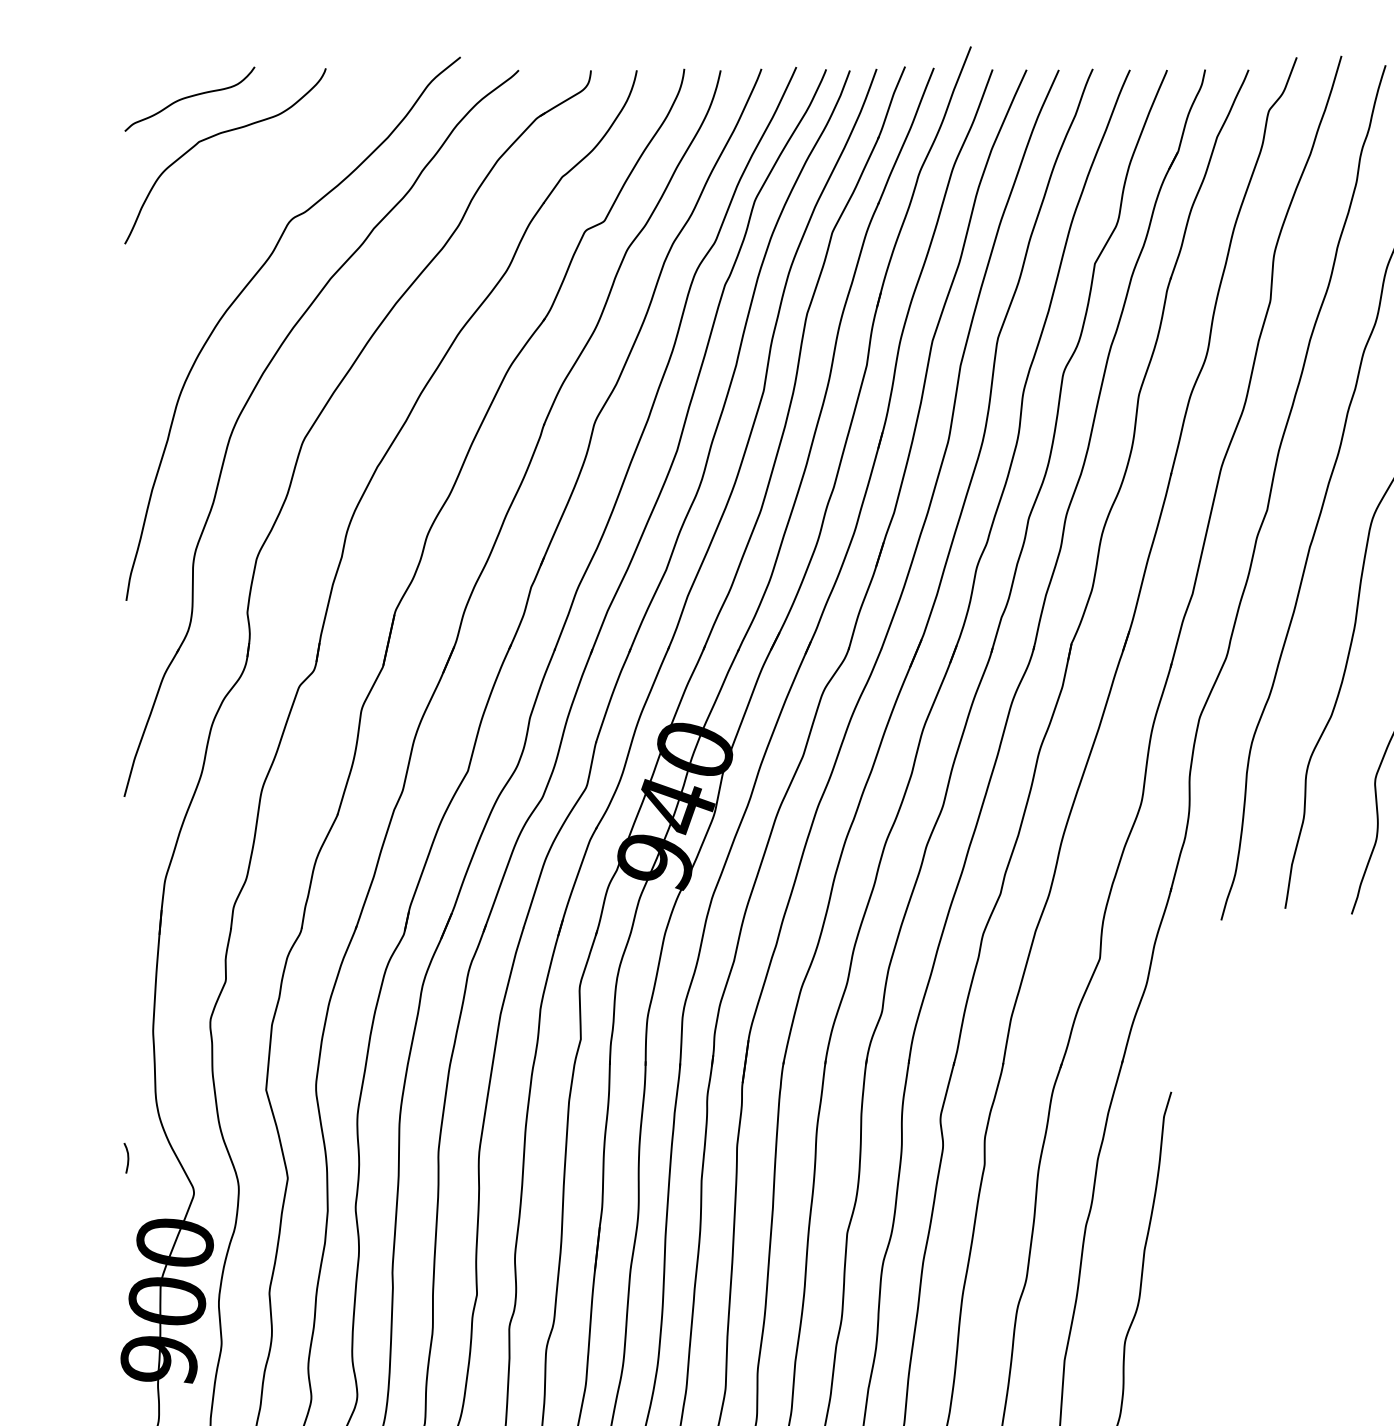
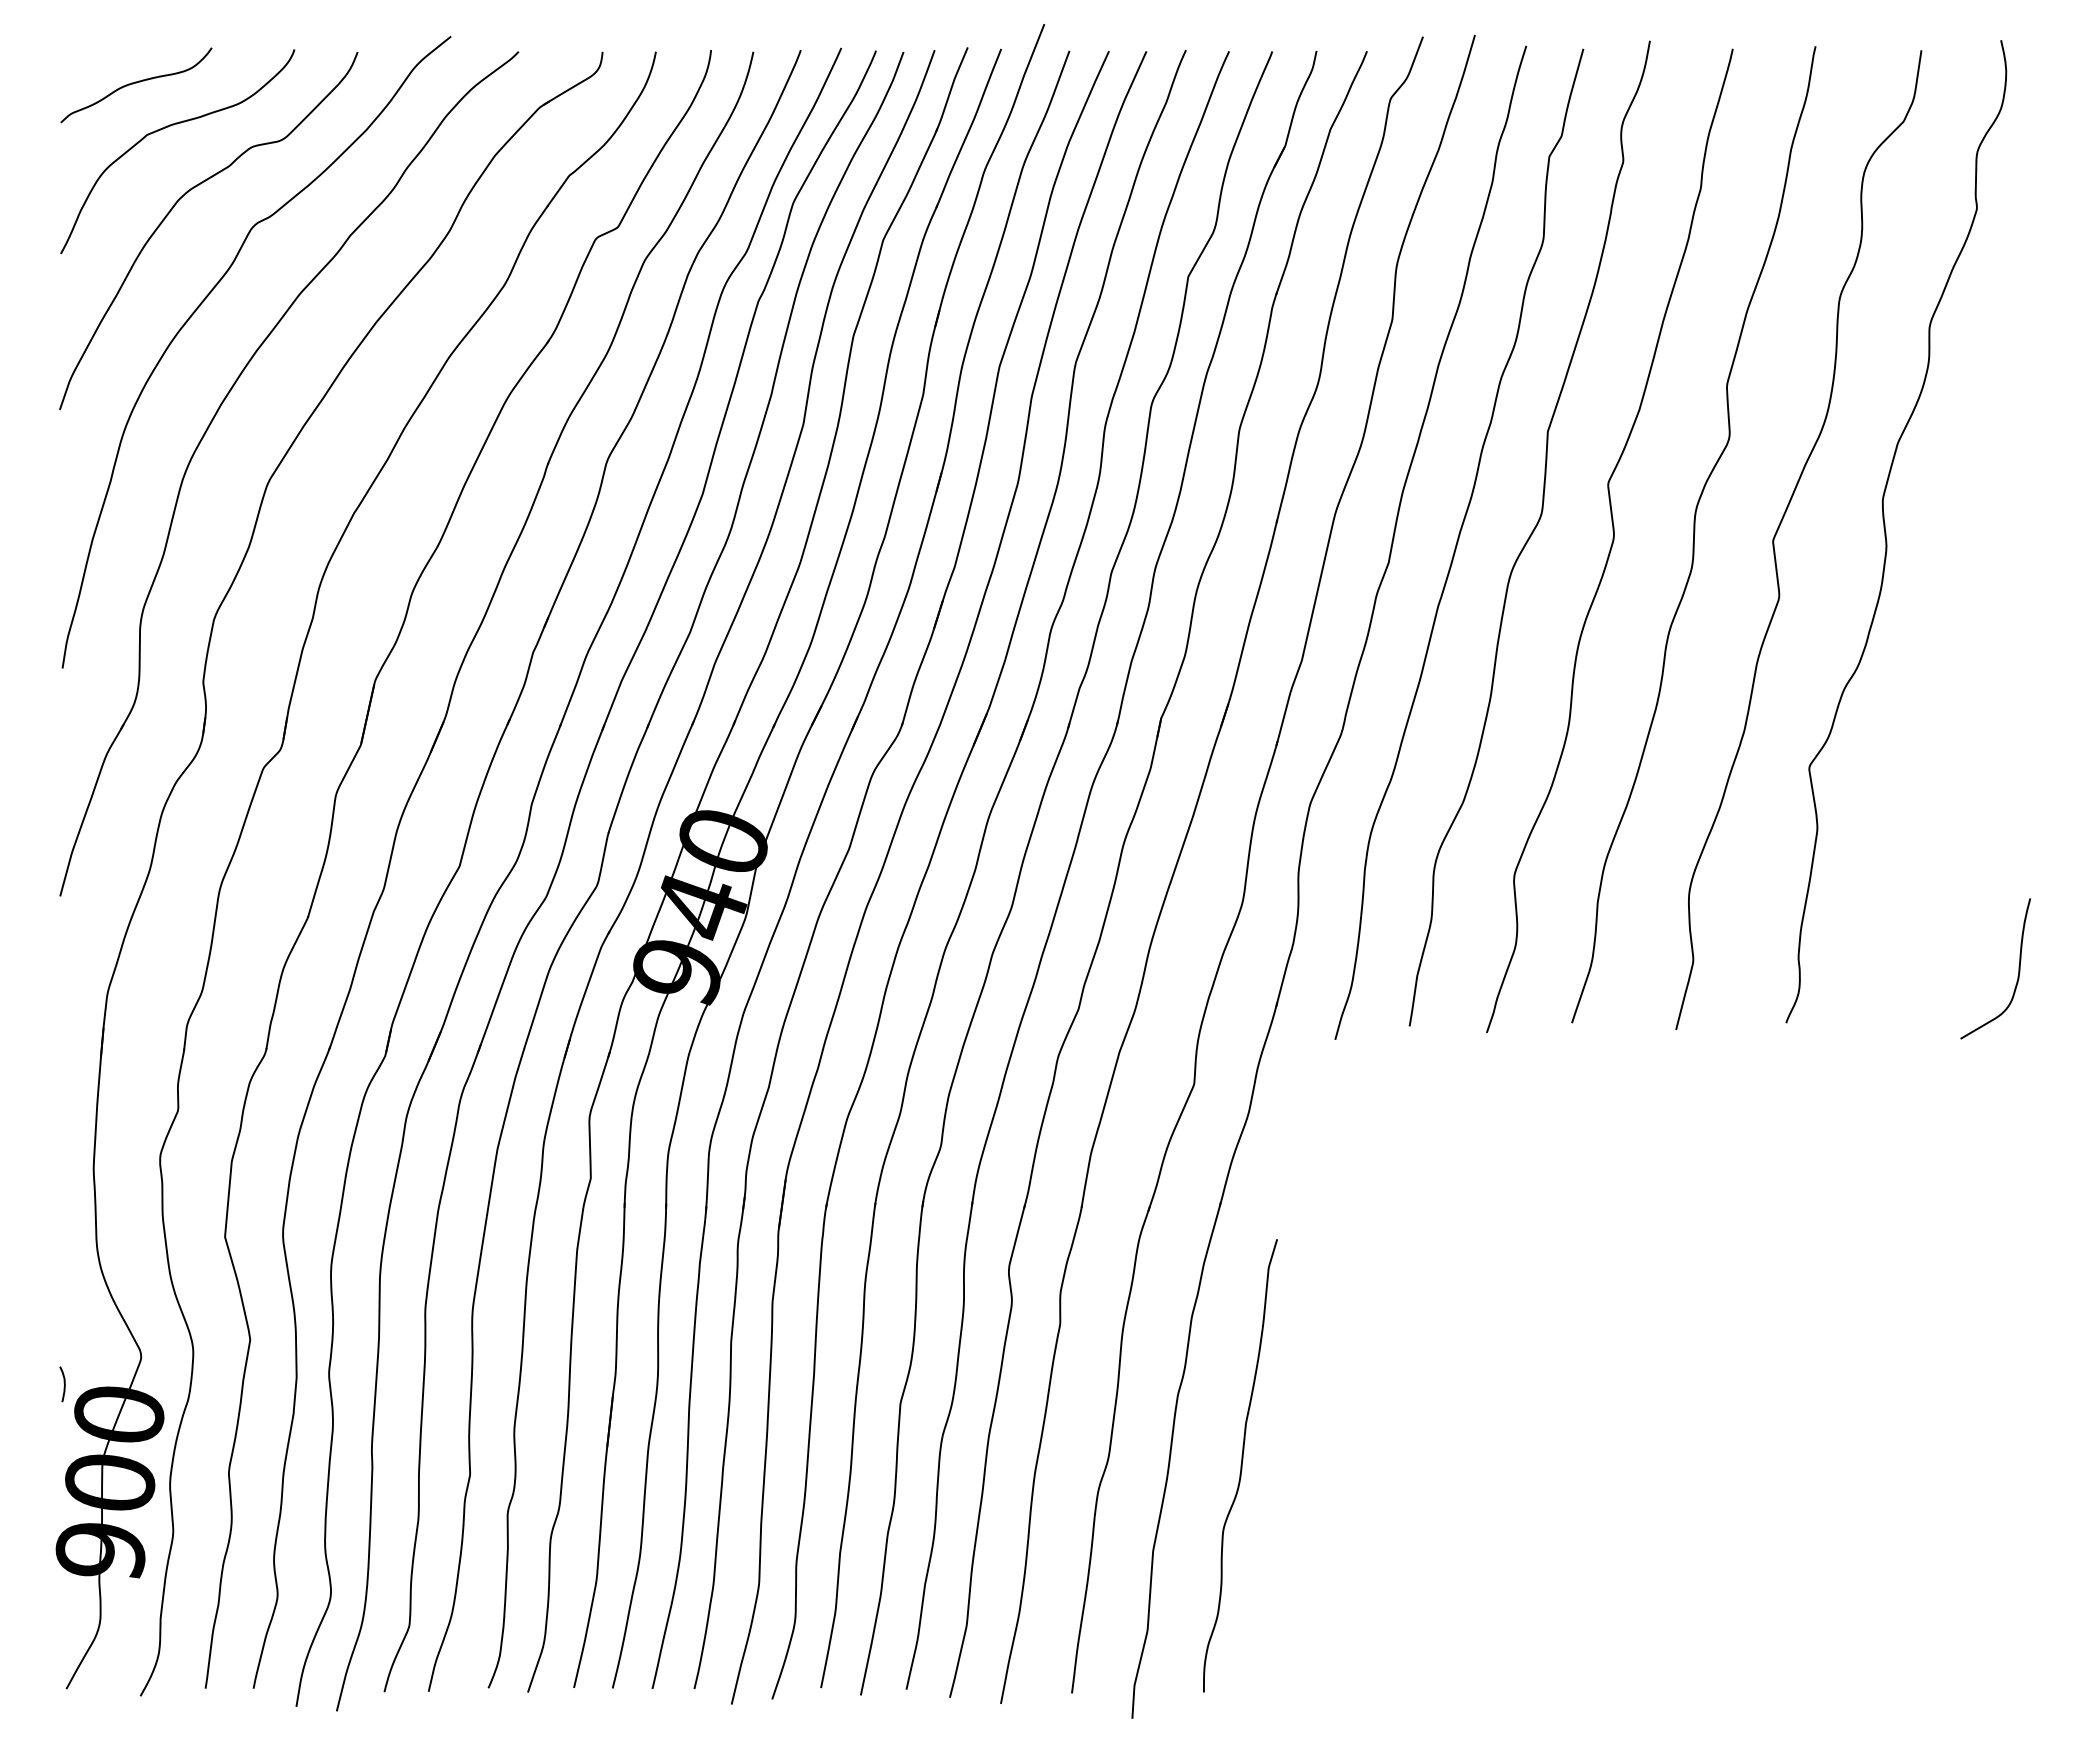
curve: (222, 204) -> (174, 207), added
curve: (127, 1157) -> (63, 1383), moved

